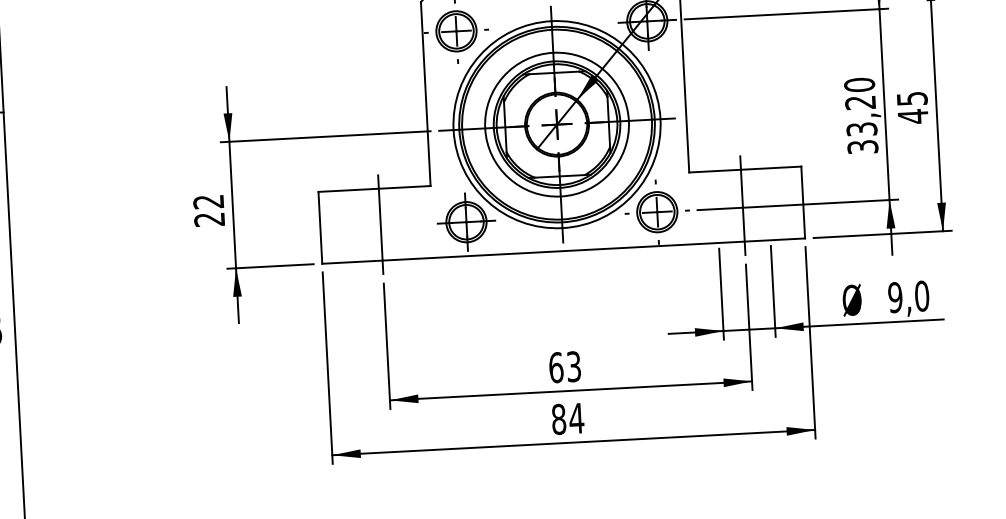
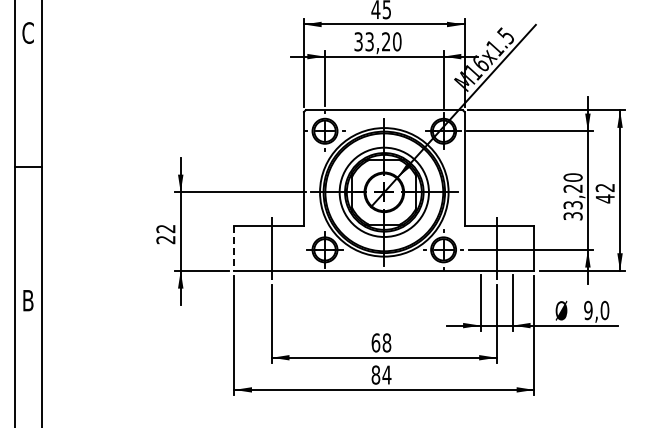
text: (910, 98) -> (604, 187), 45 -> 42
line: (320, 229) -> (234, 249), solid -> dashed
text: (573, 366) -> (386, 342), 63 -> 68

